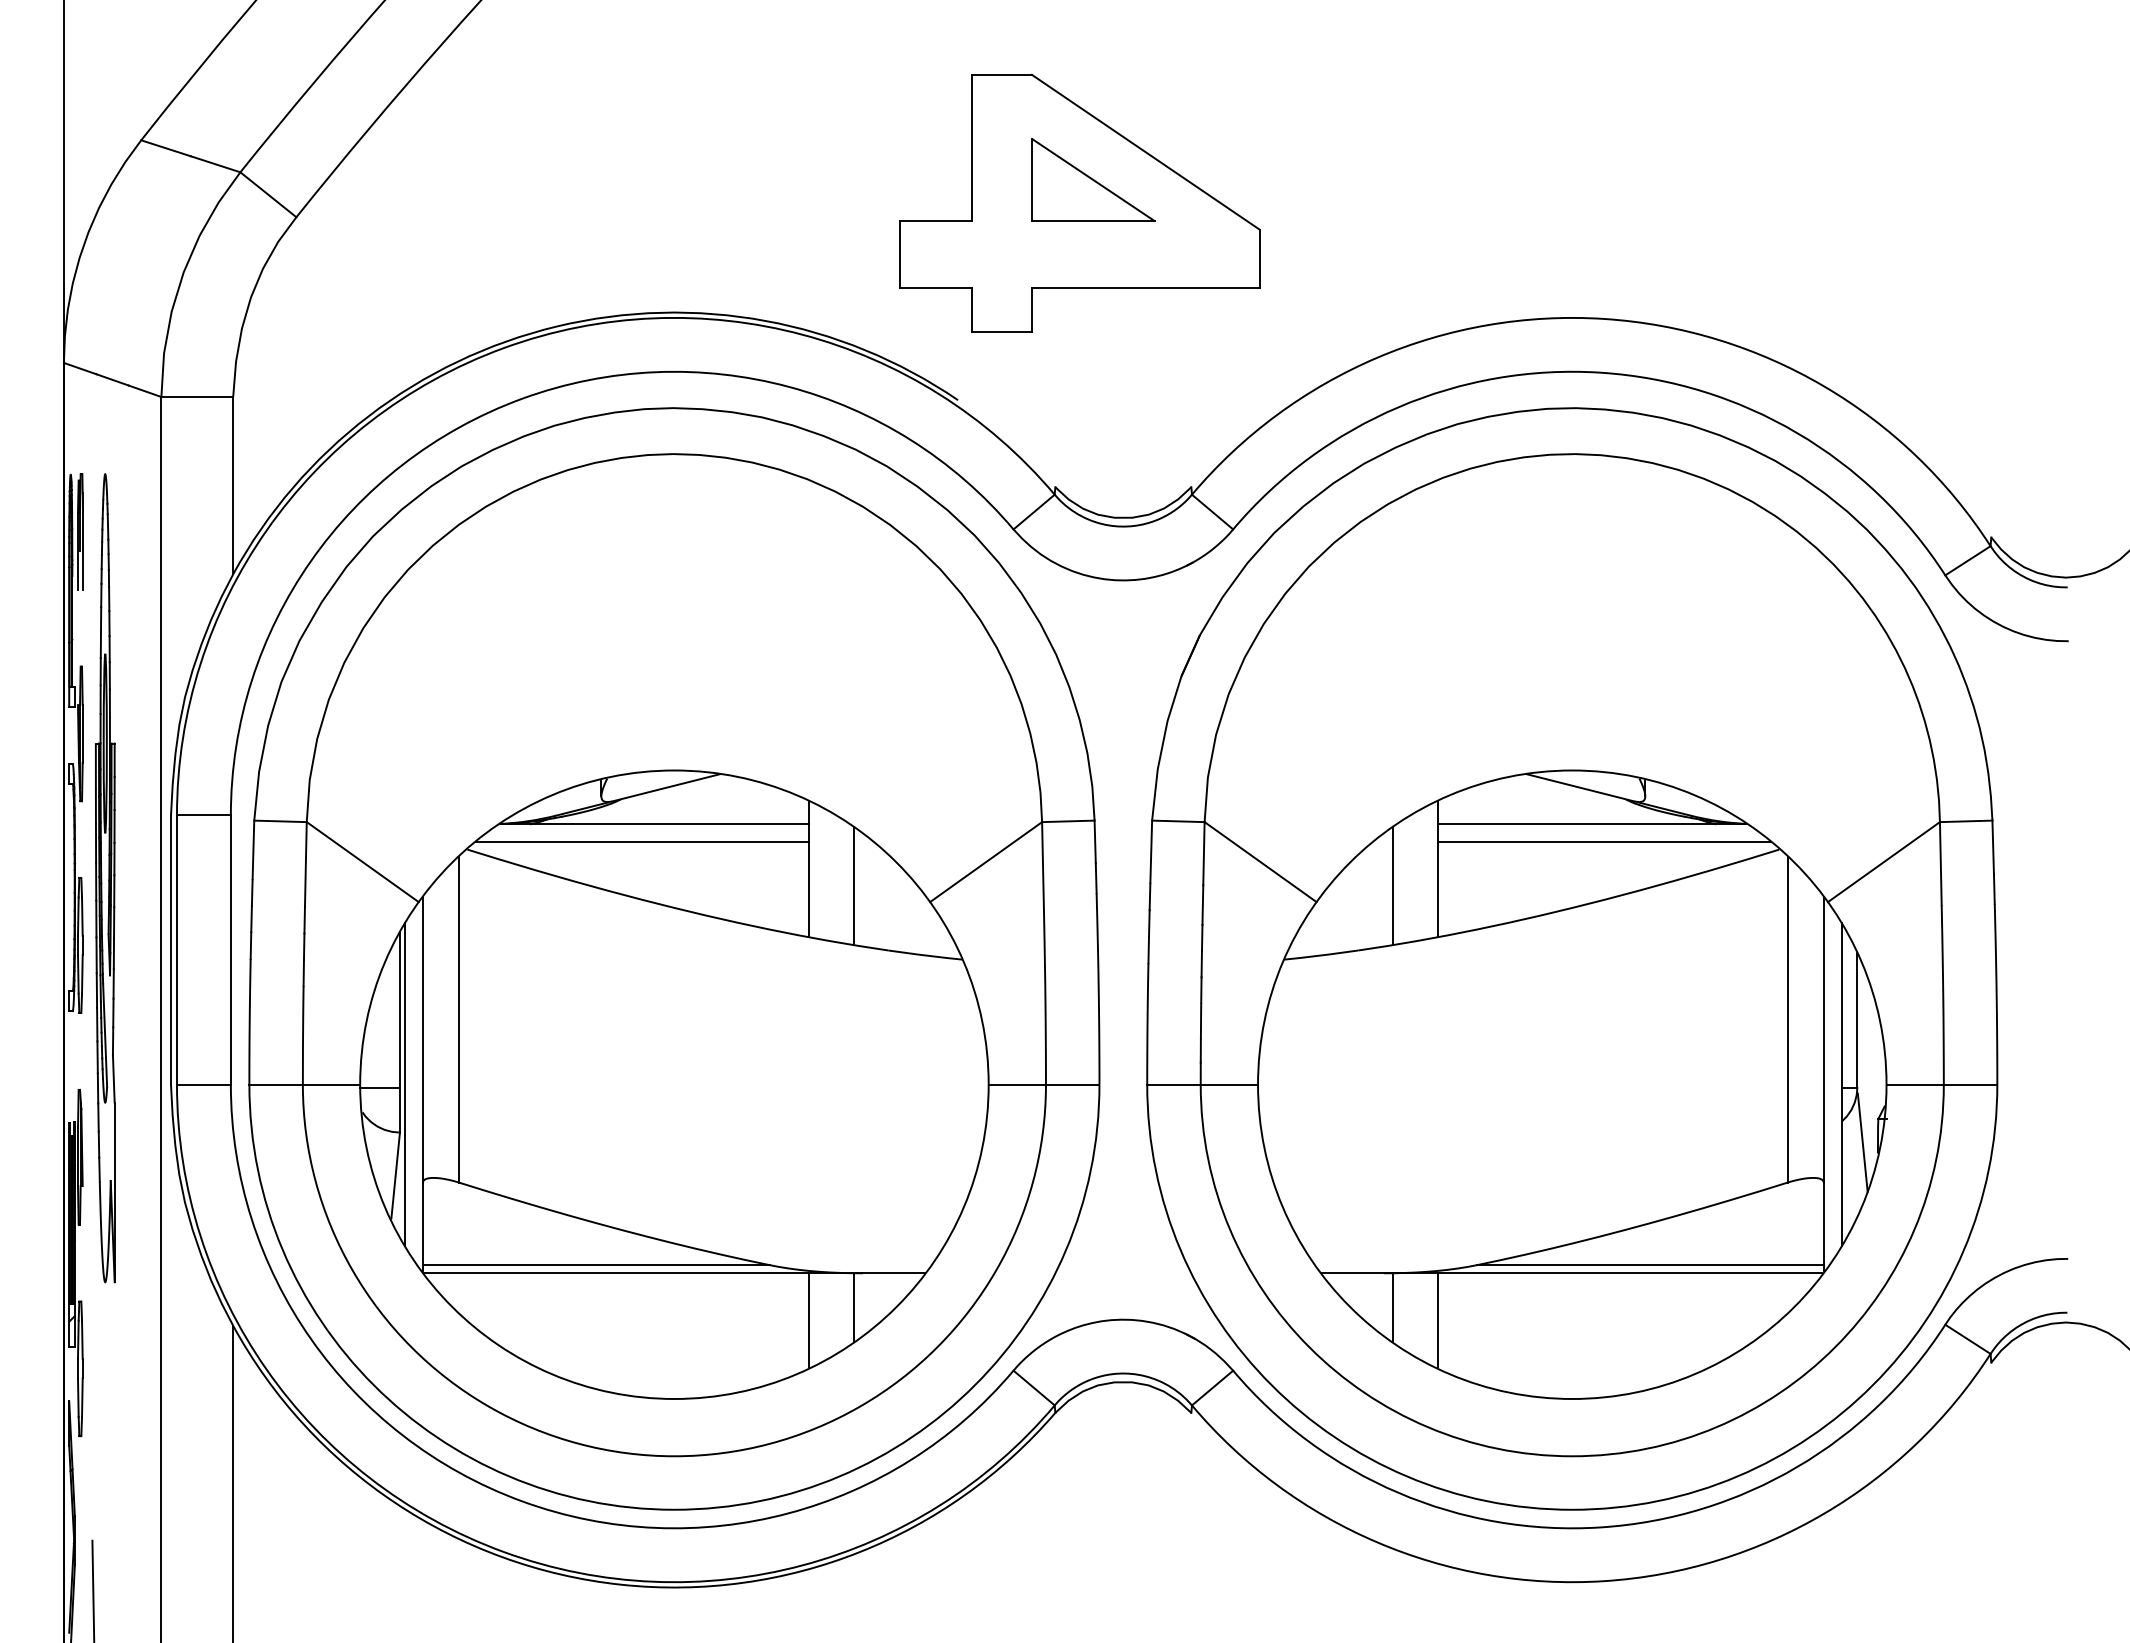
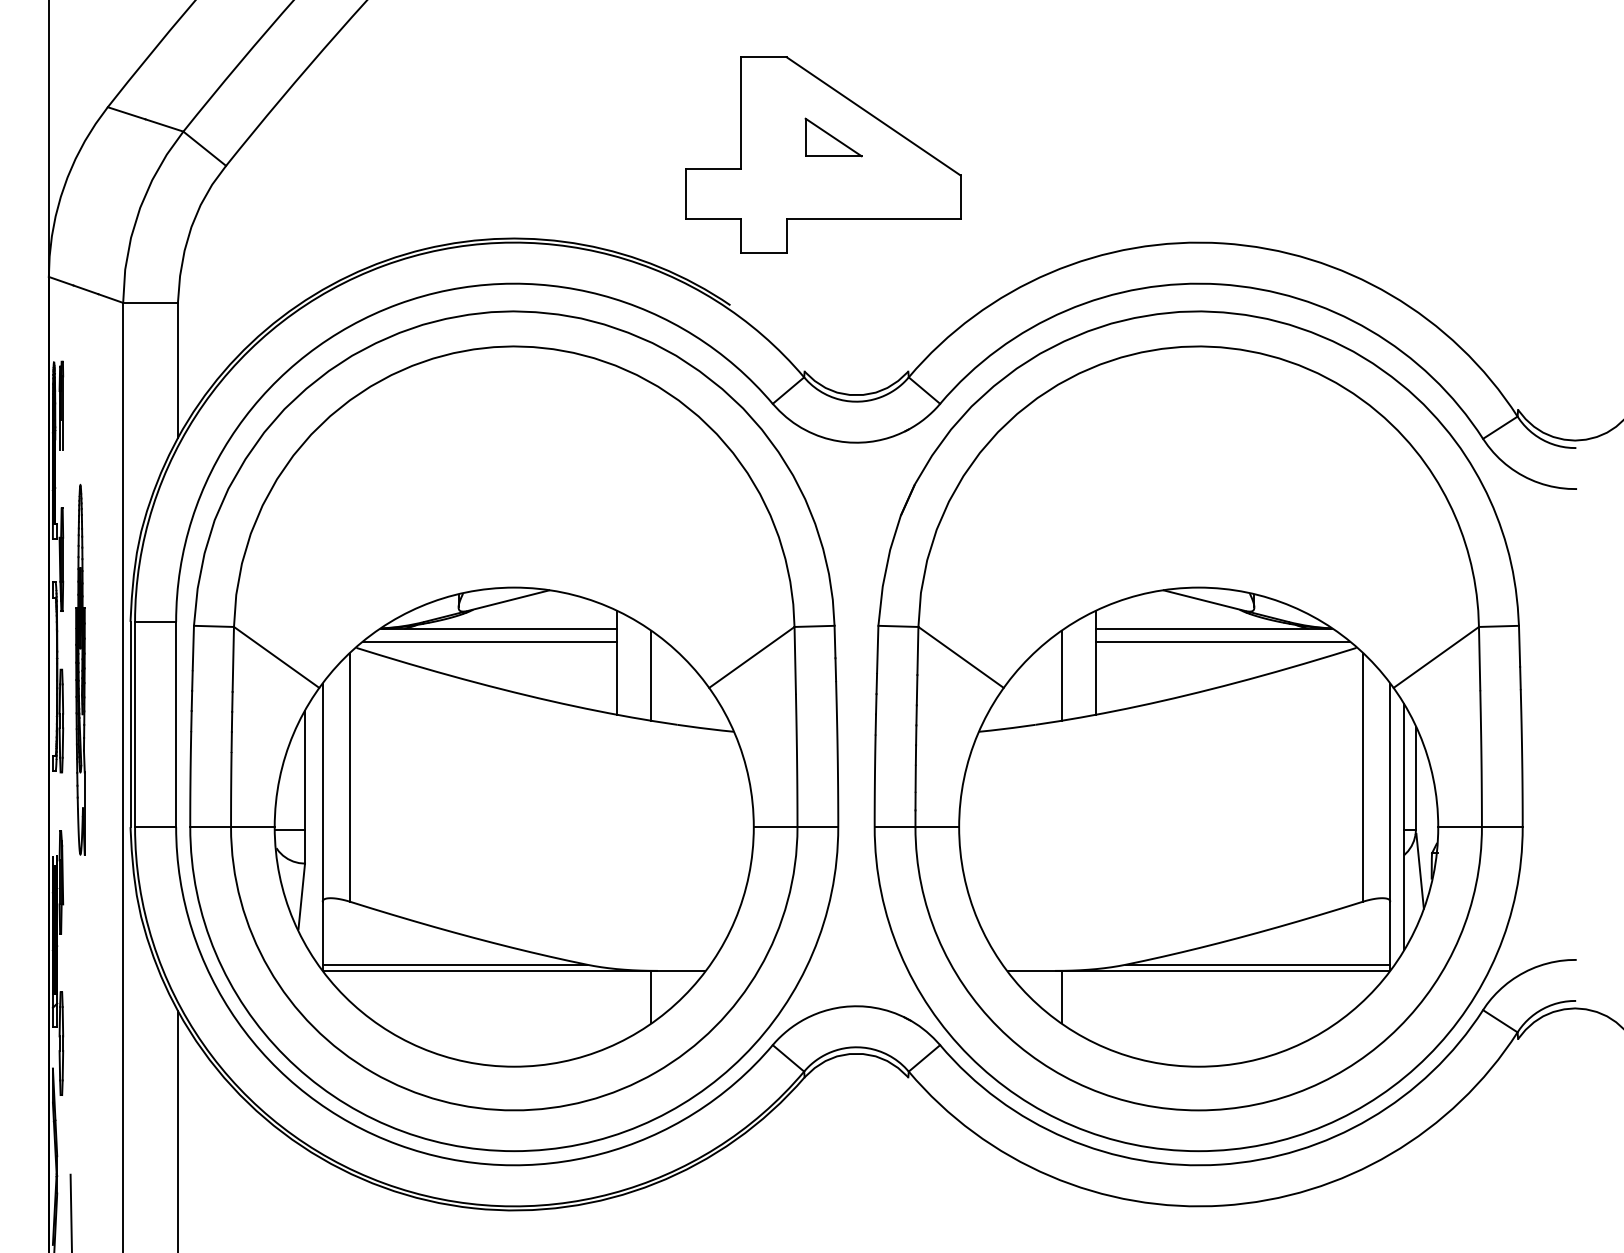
part: (1093, 179) -> (833, 137), size x0.6
part: (105, 878) -> (80, 669), size x0.6
line: (405, 1084) -> (309, 826), removed
line: (809, 1320) -> (617, 1006), removed
line: (1437, 1320) -> (1095, 1006), removed

